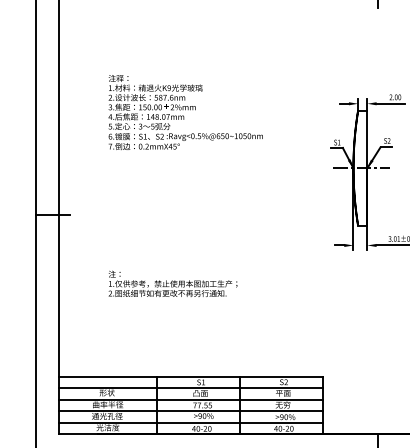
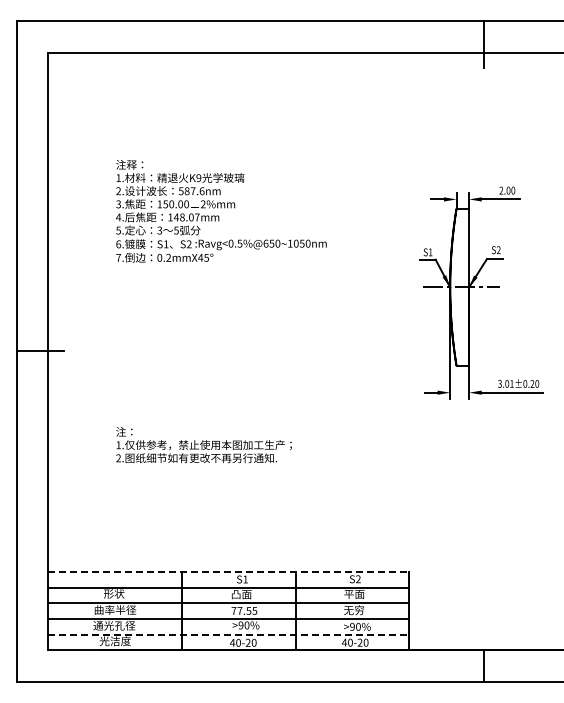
line: (191, 376) -> (229, 571), solid -> dashed
line: (191, 422) -> (229, 634), solid -> dashed

